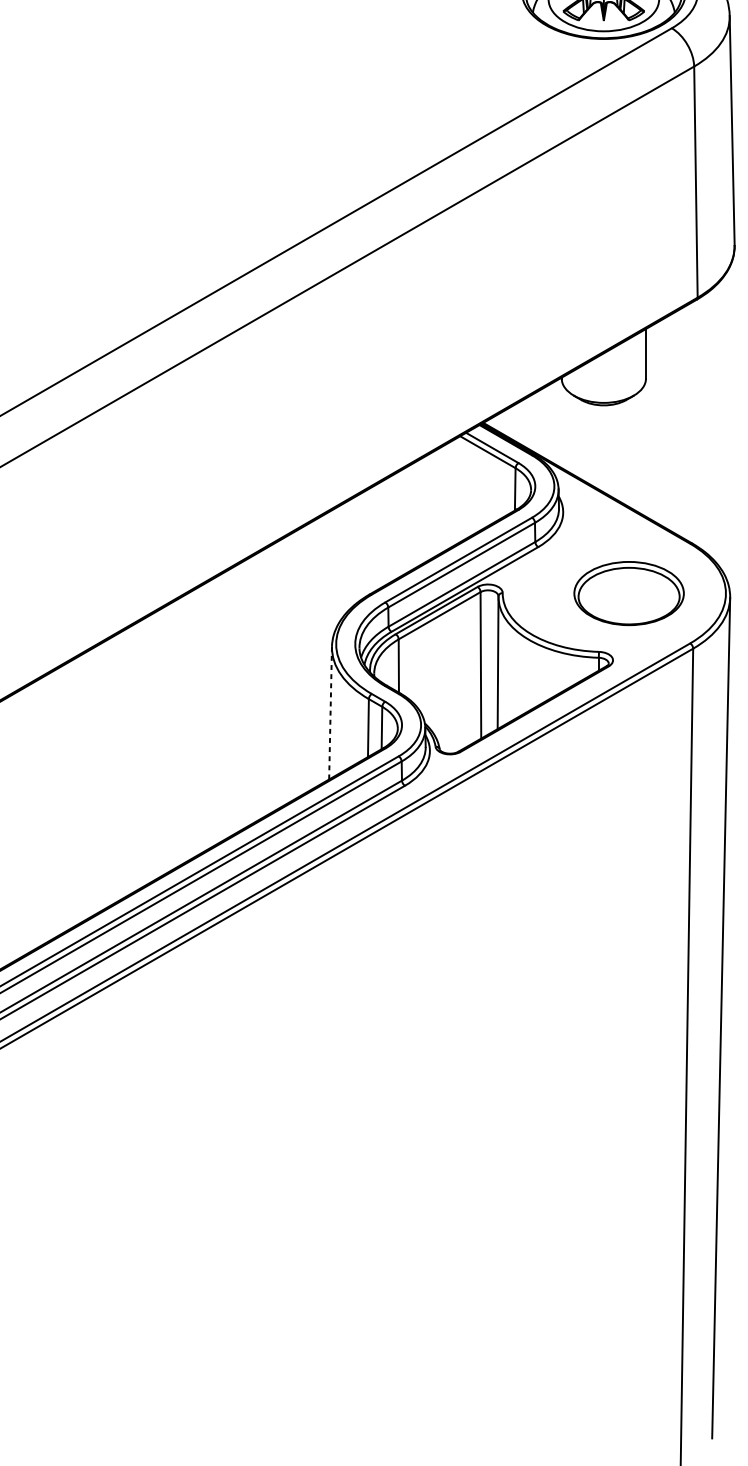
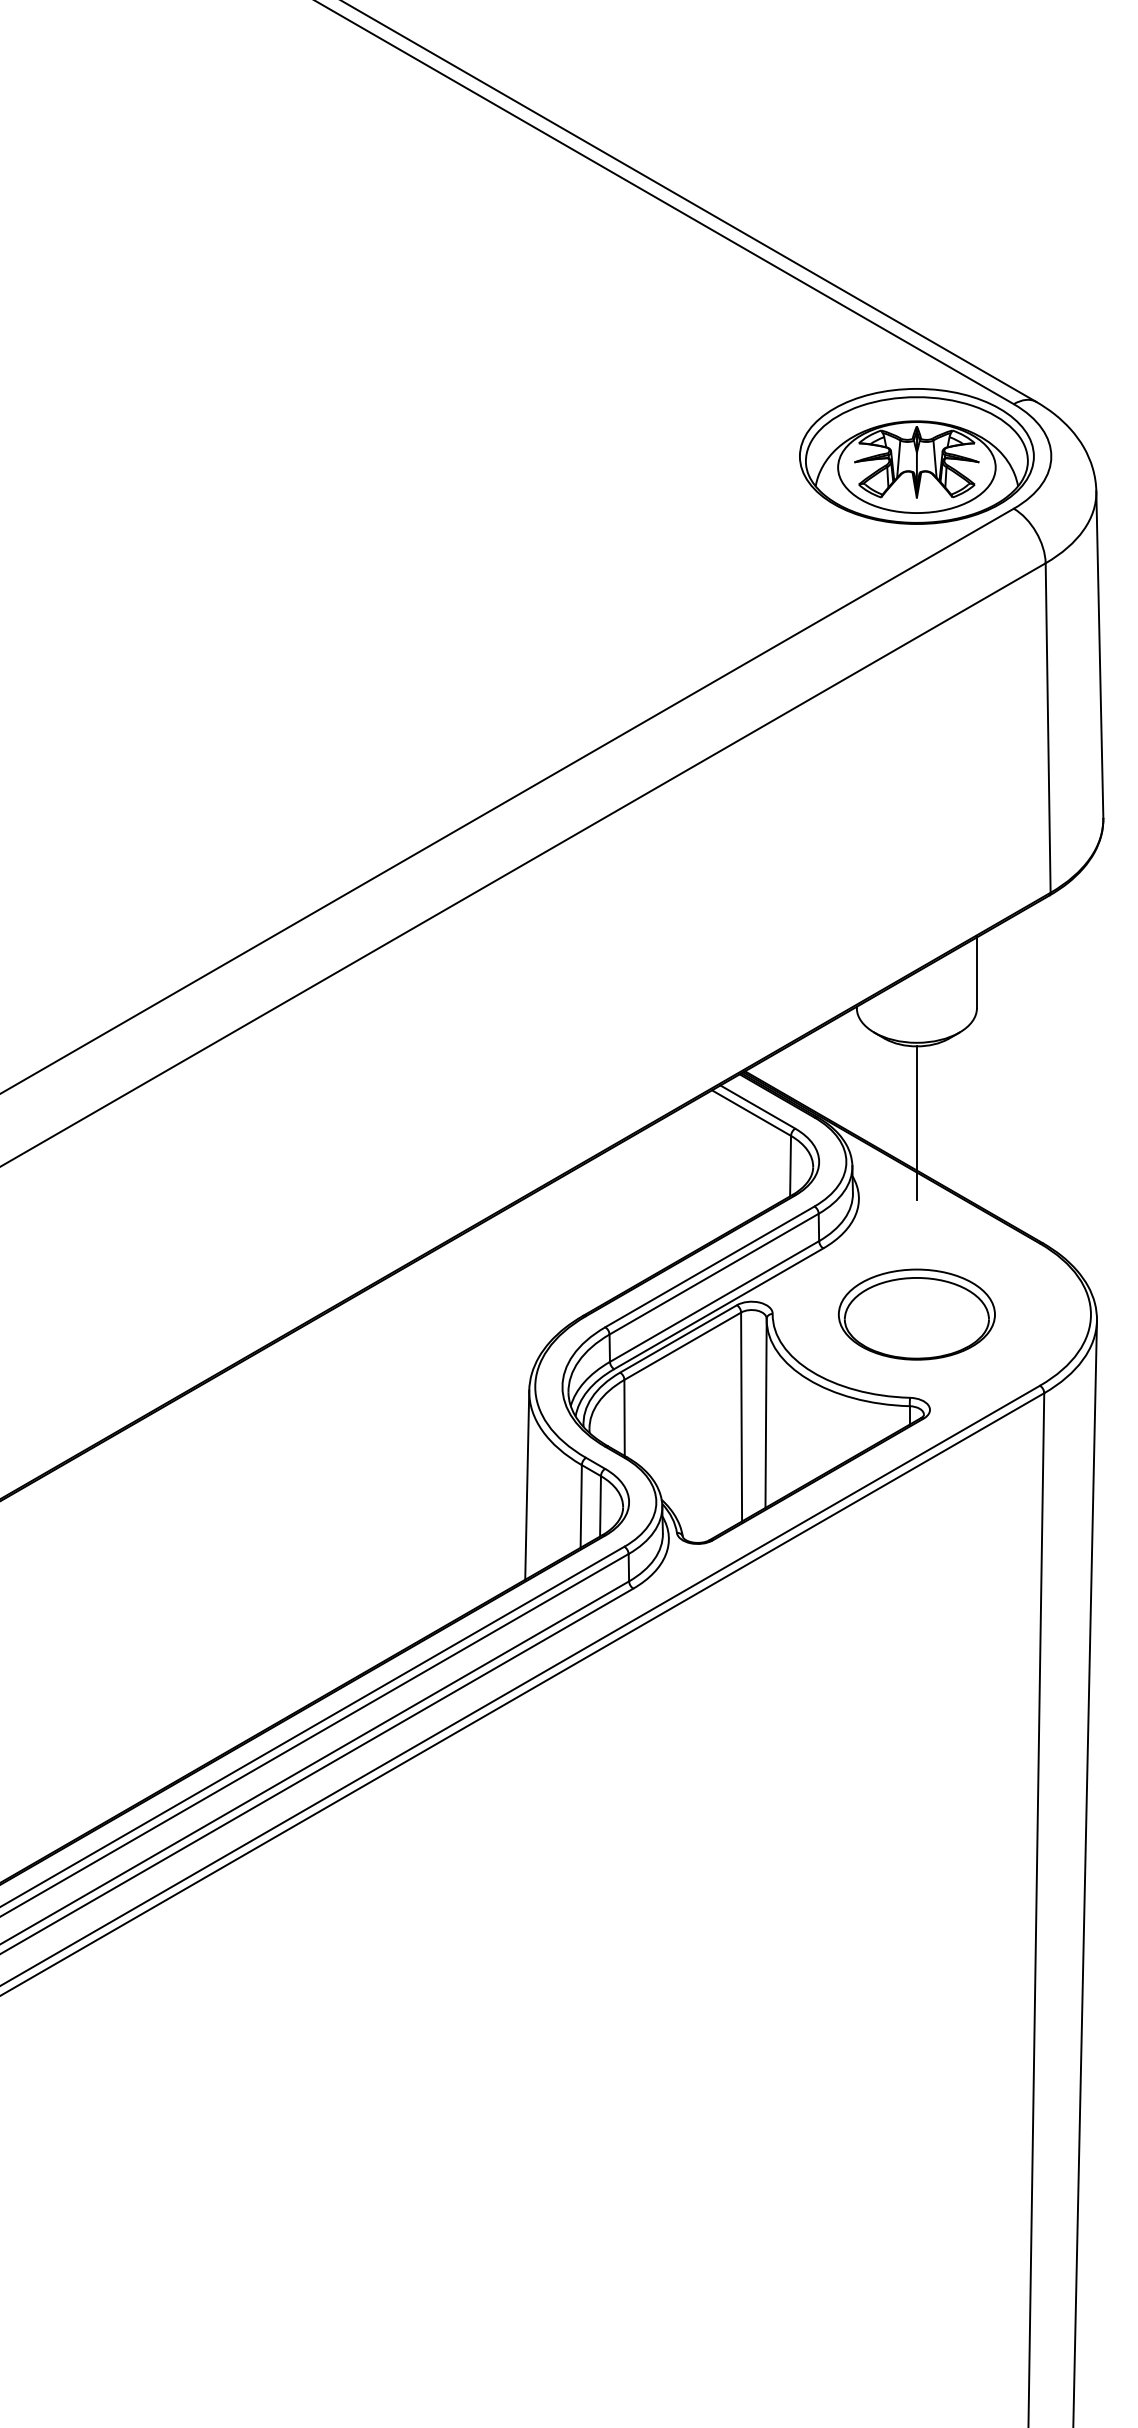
line: (603, 458) -> (916, 1122), added
part: (628, 593) -> (916, 1314), moved
line: (330, 713) -> (527, 1485), dashed -> solid

